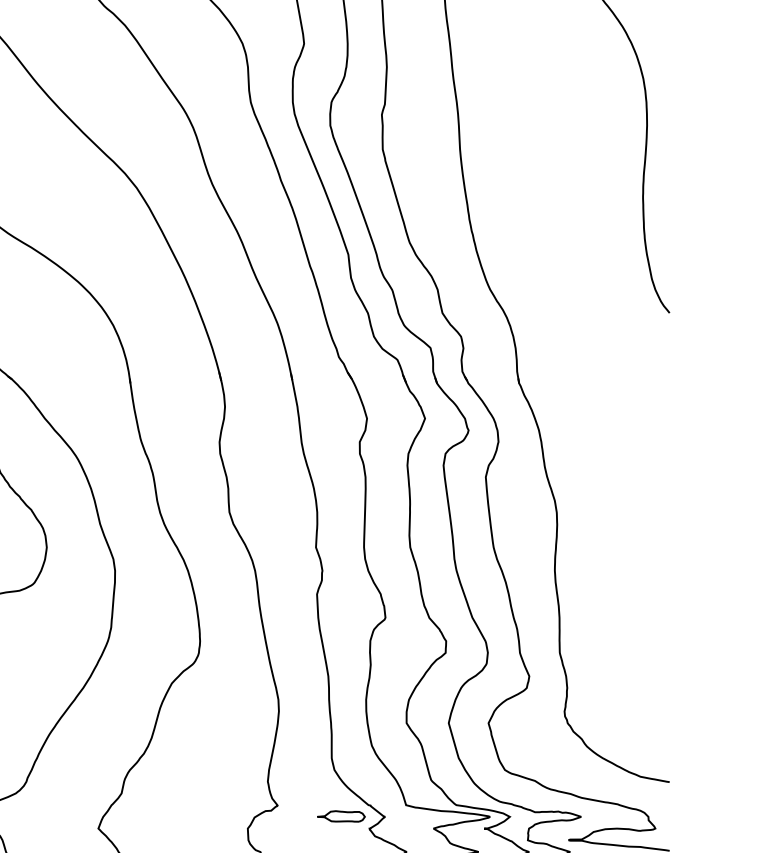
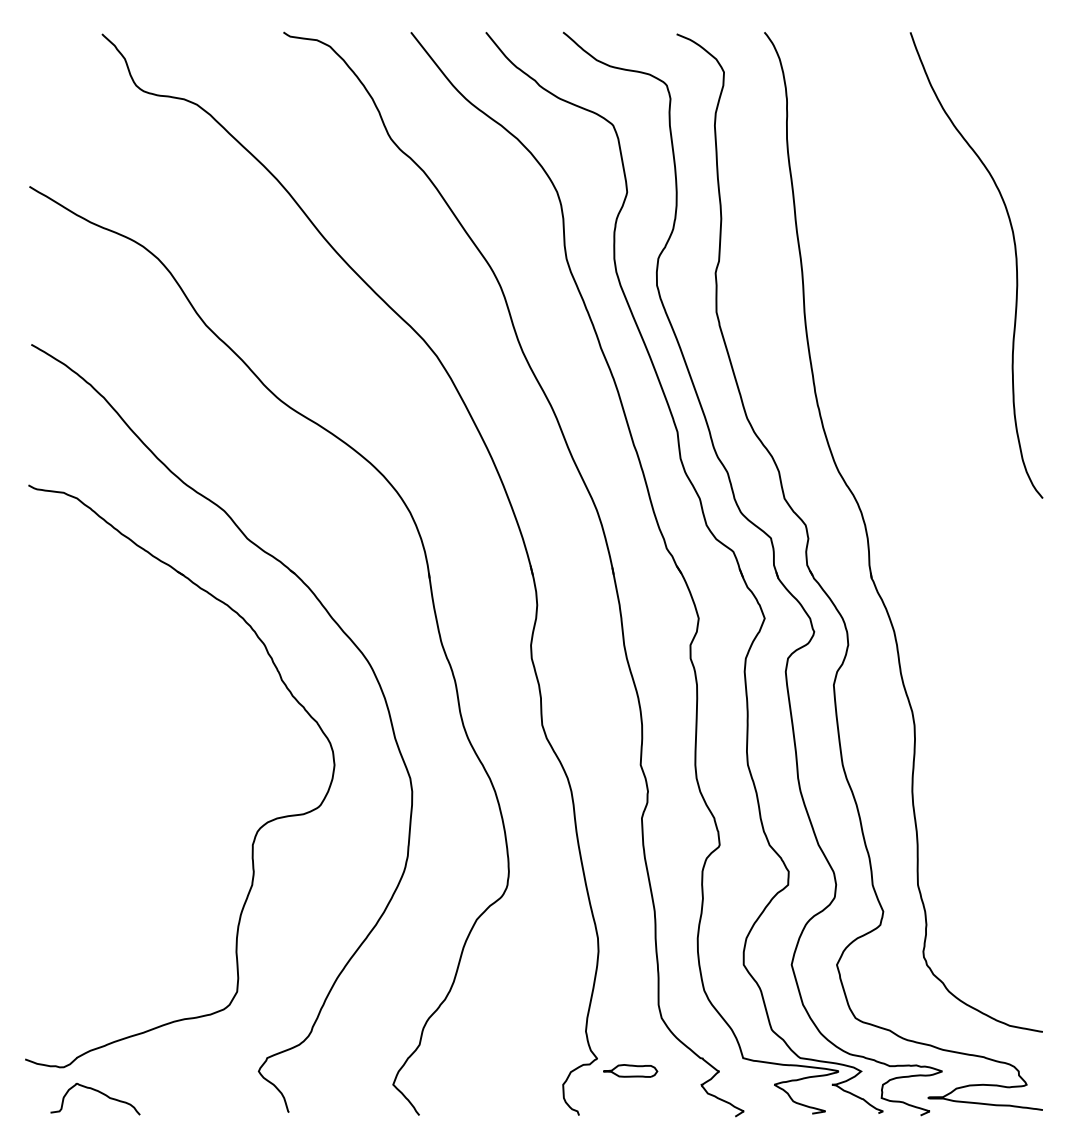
part: (341, 816) -> (630, 1070), moved

